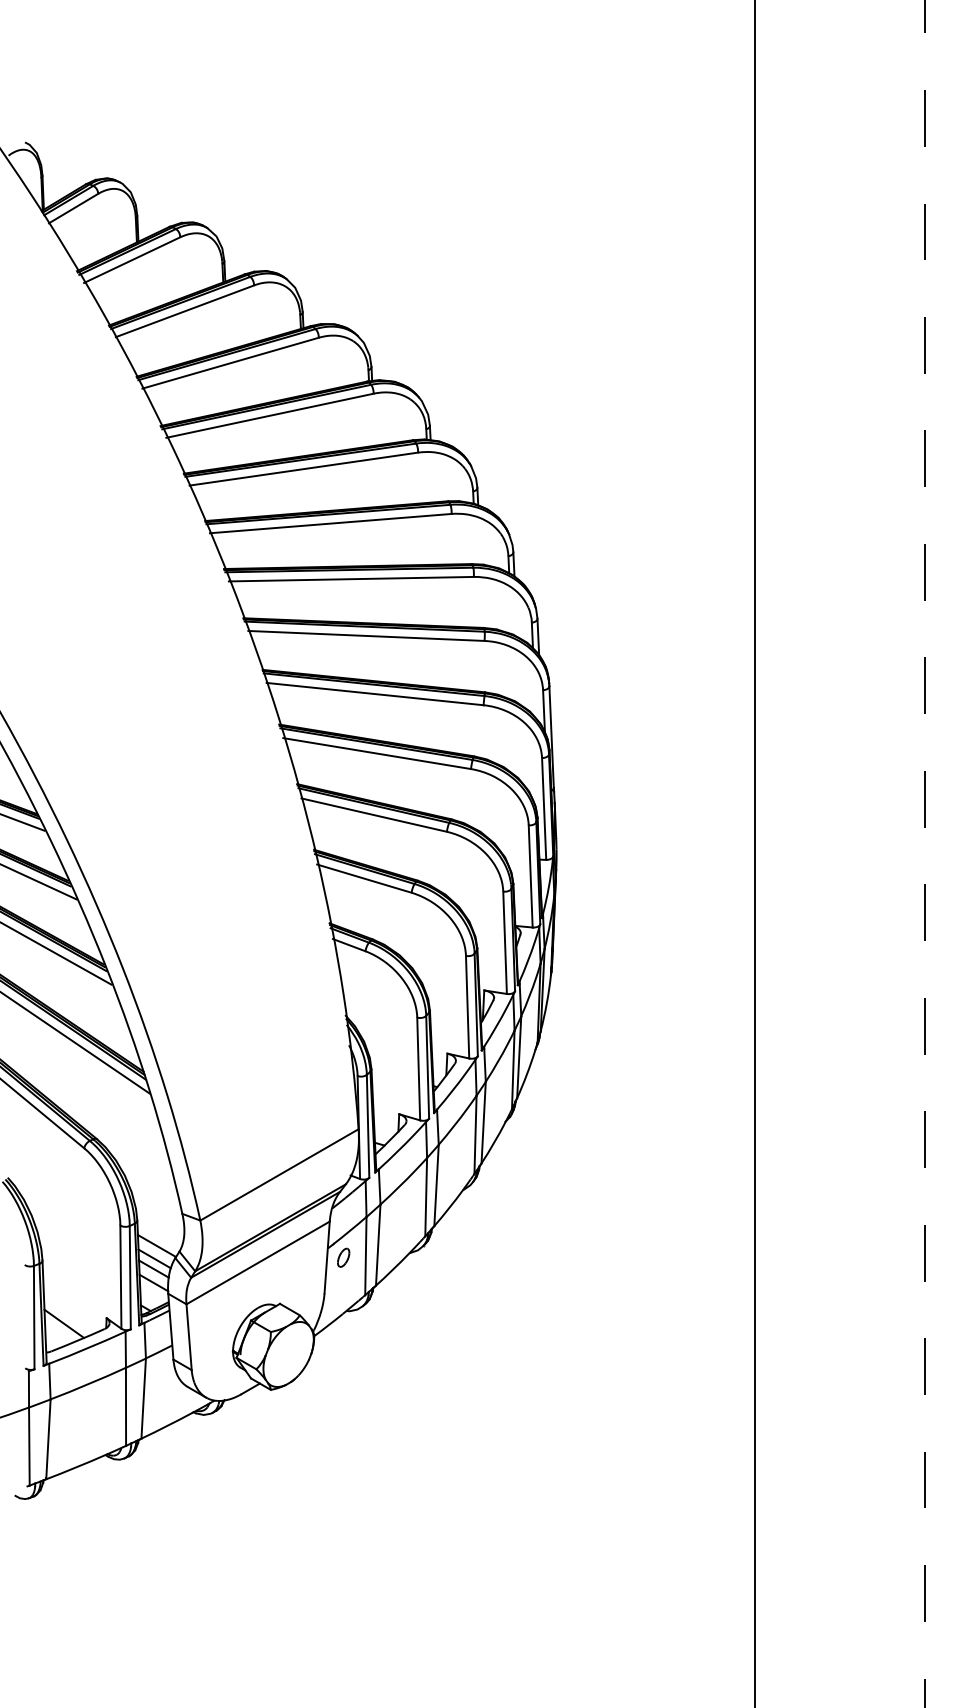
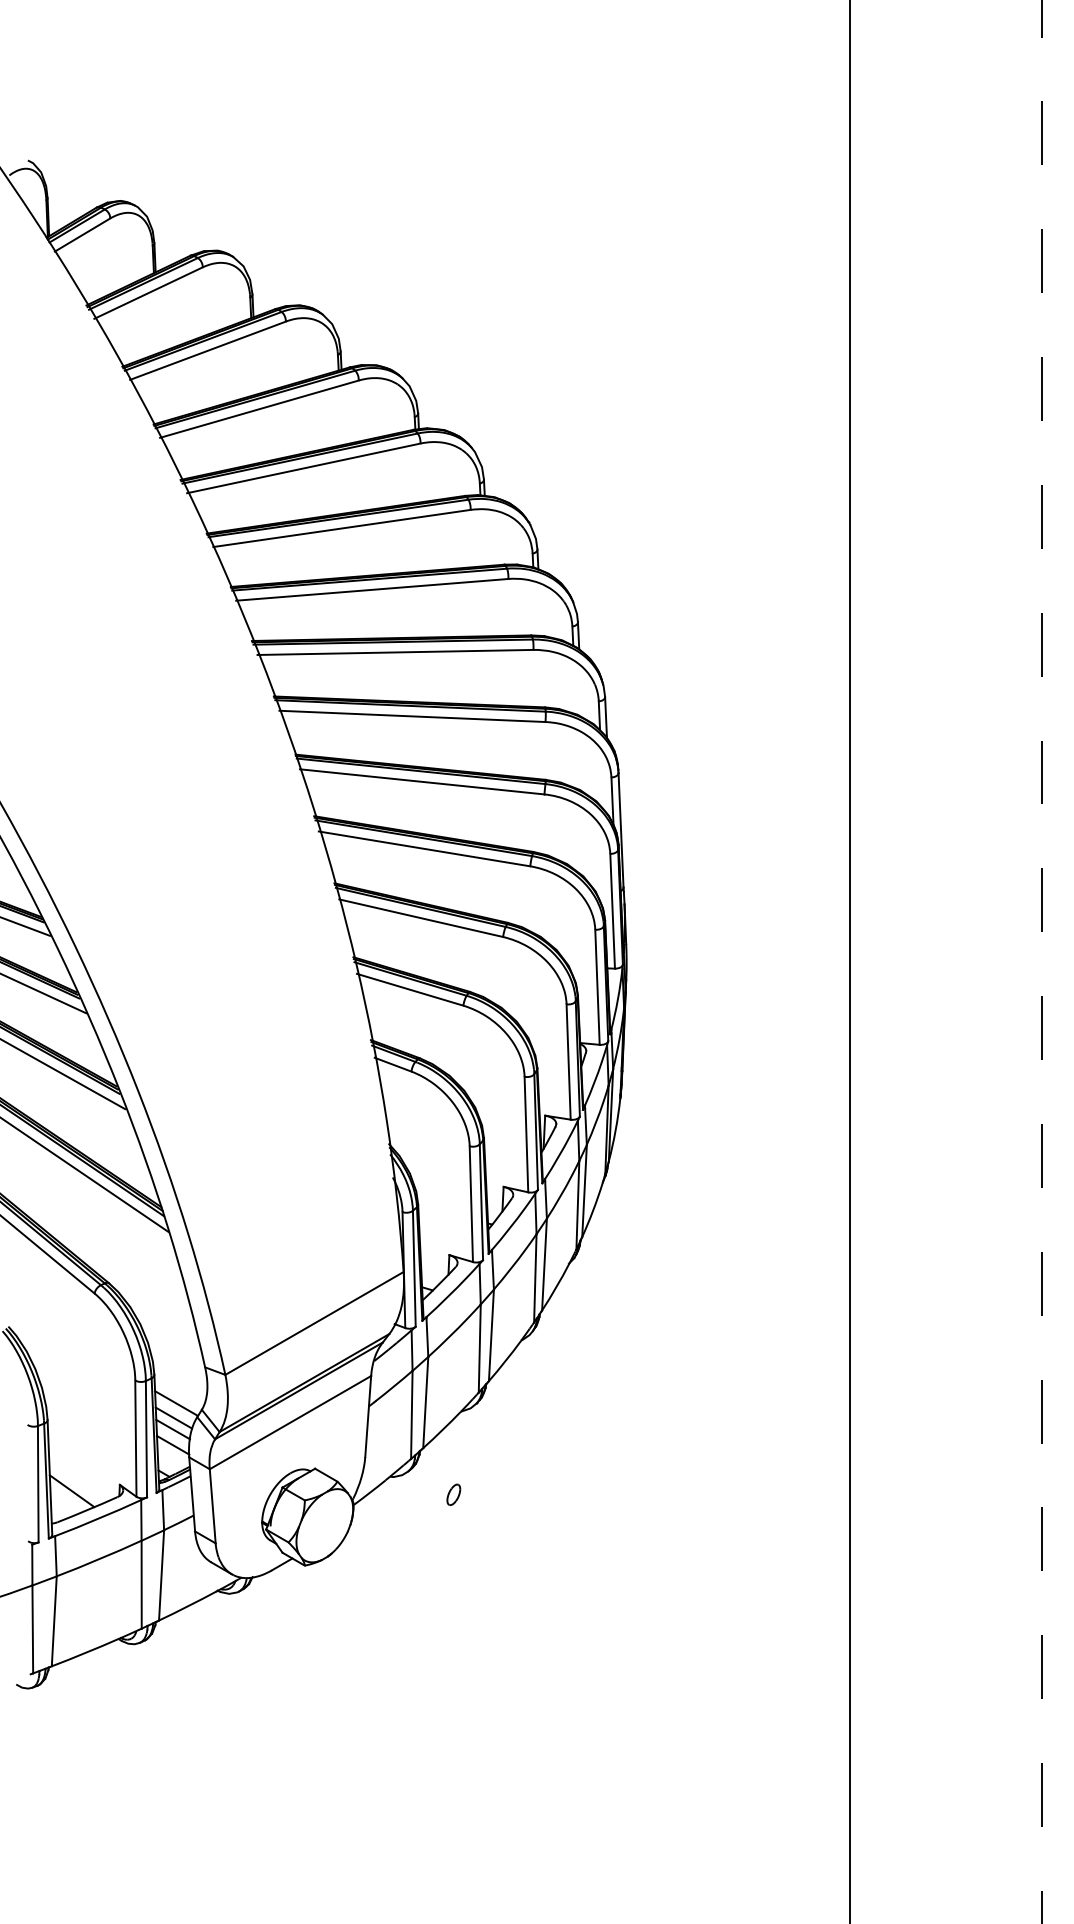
part: (343, 1257) -> (453, 1494), moved

